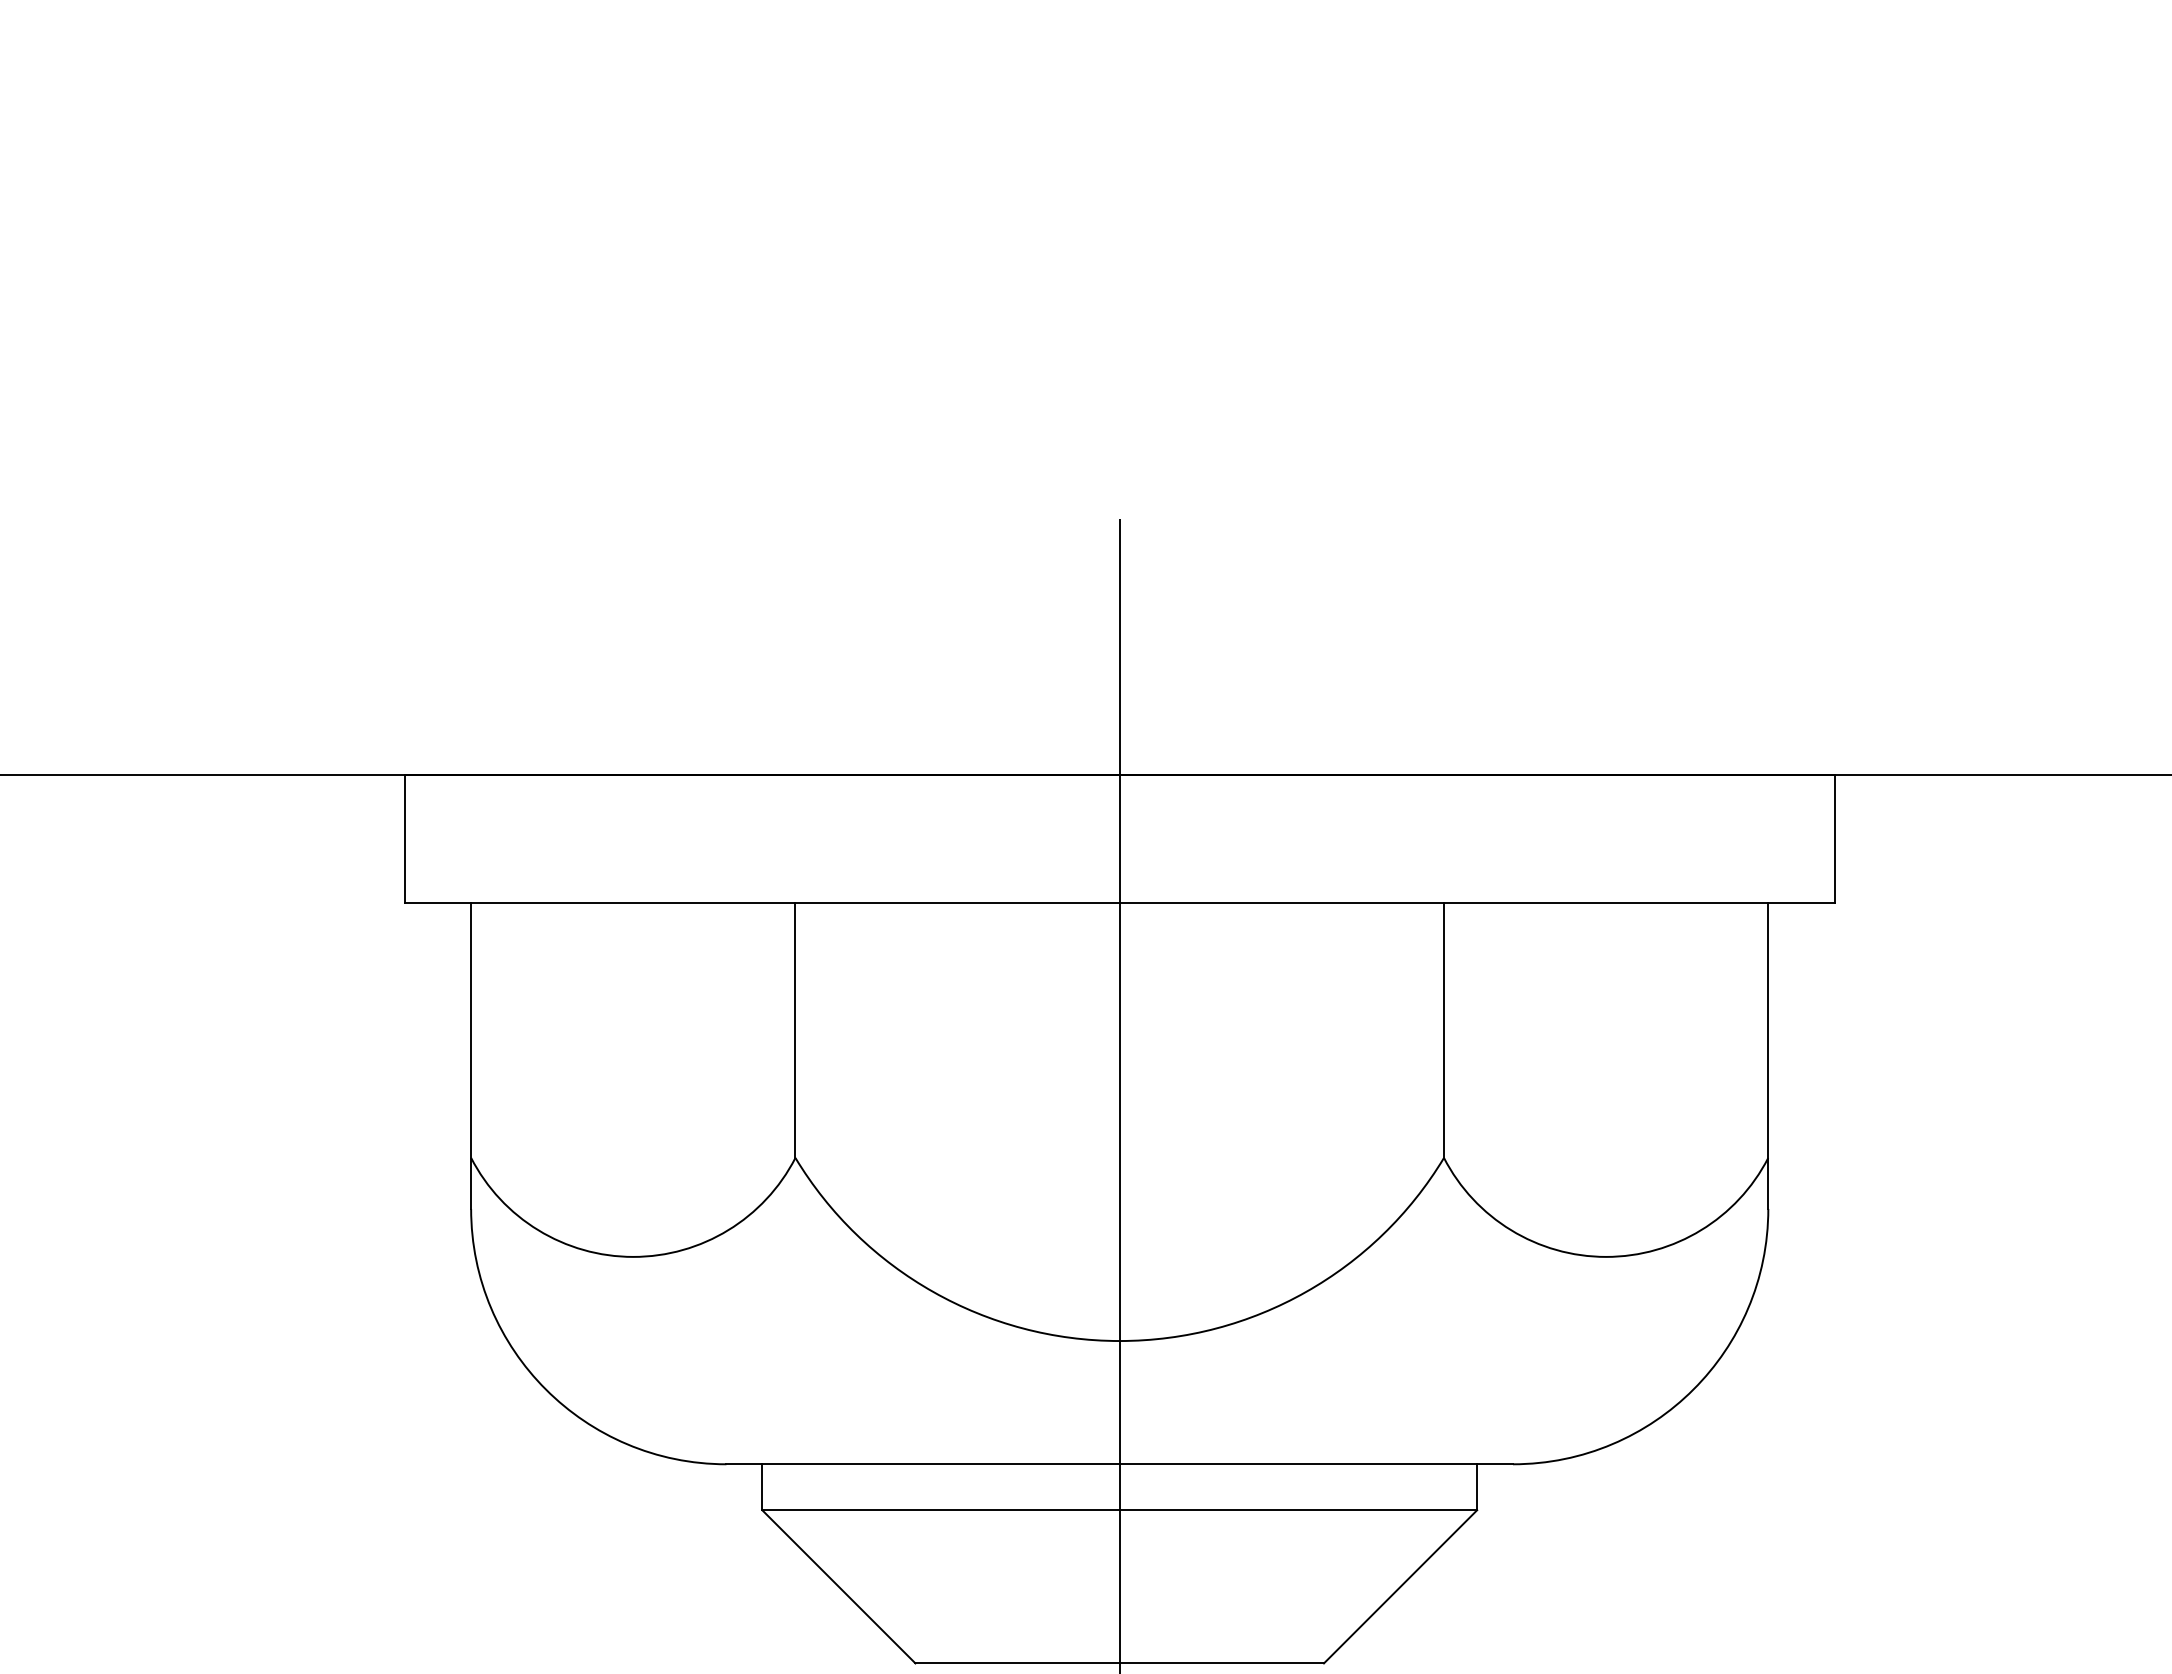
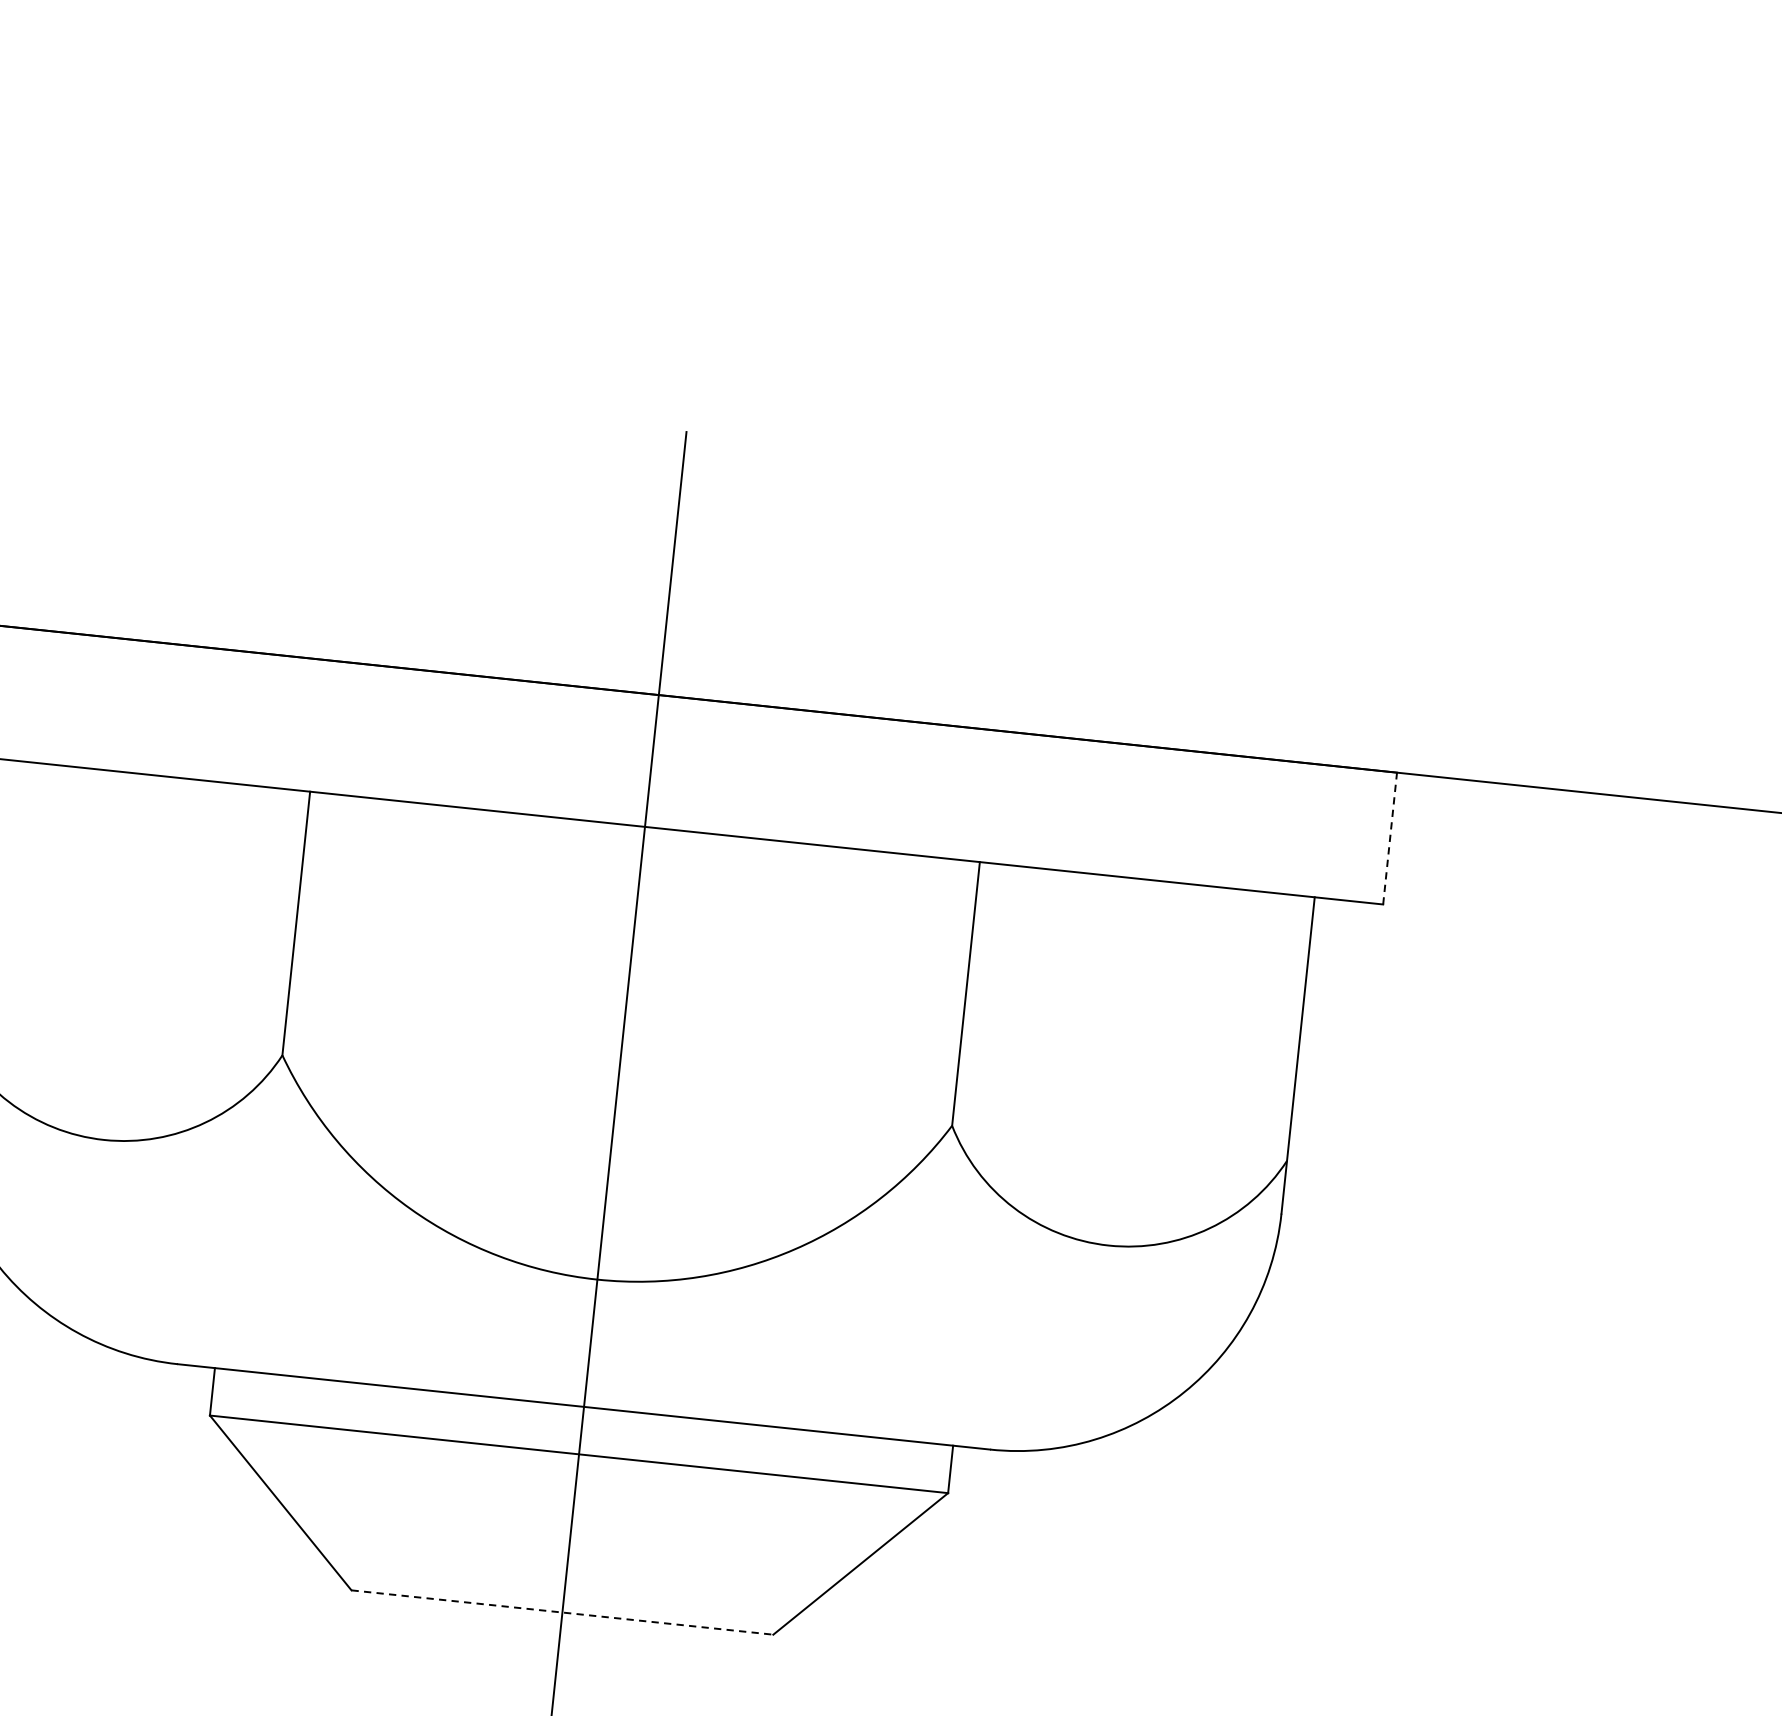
line: (1834, 838) -> (1390, 838), solid -> dashed
line: (1120, 1663) -> (563, 1612), solid -> dashed

